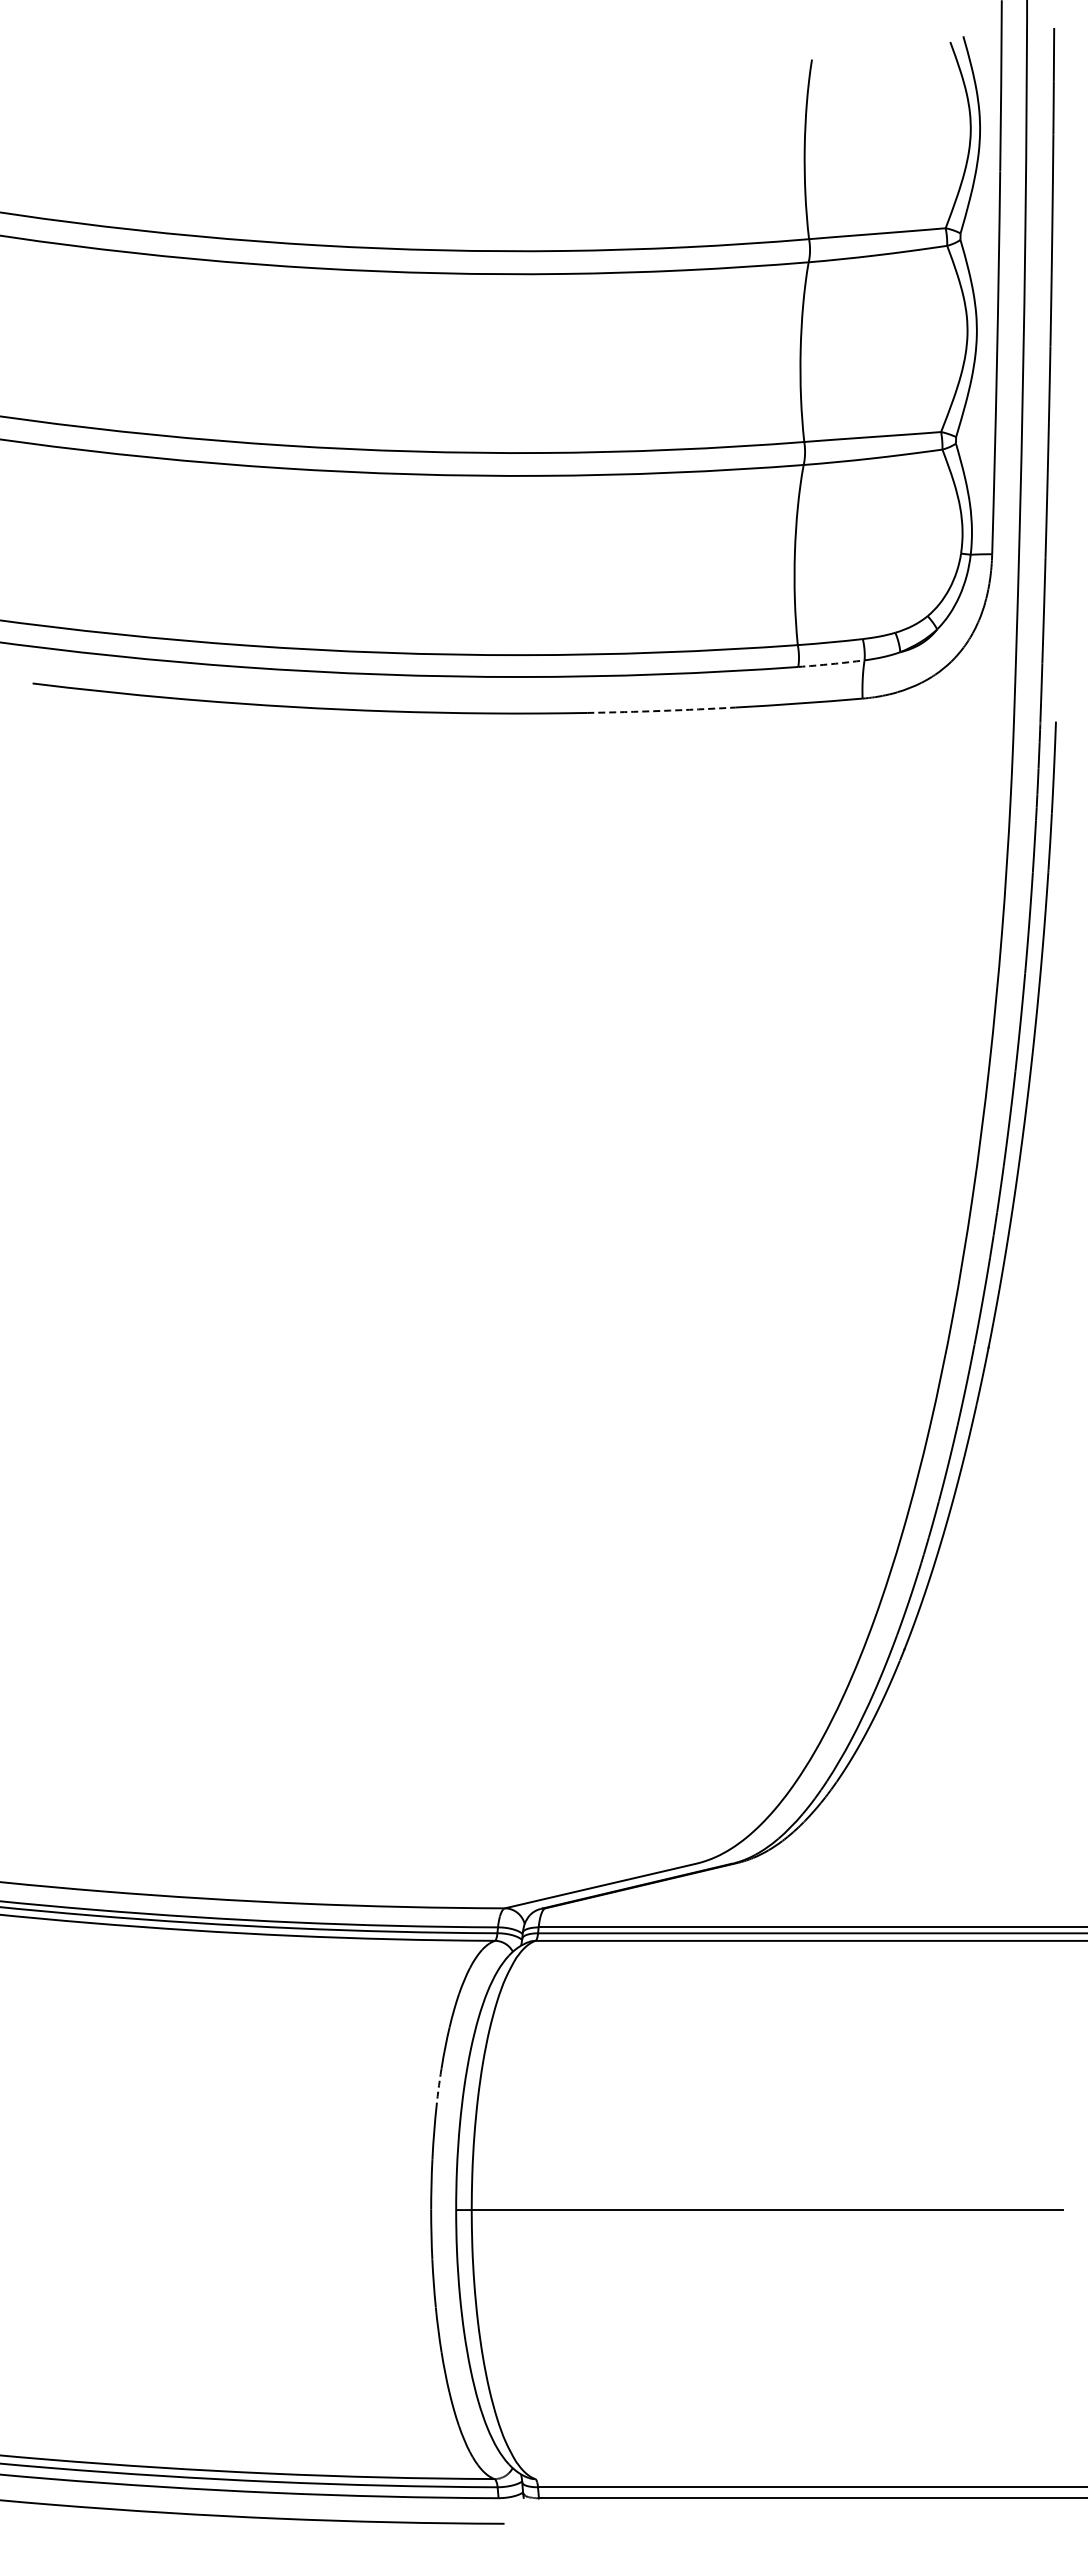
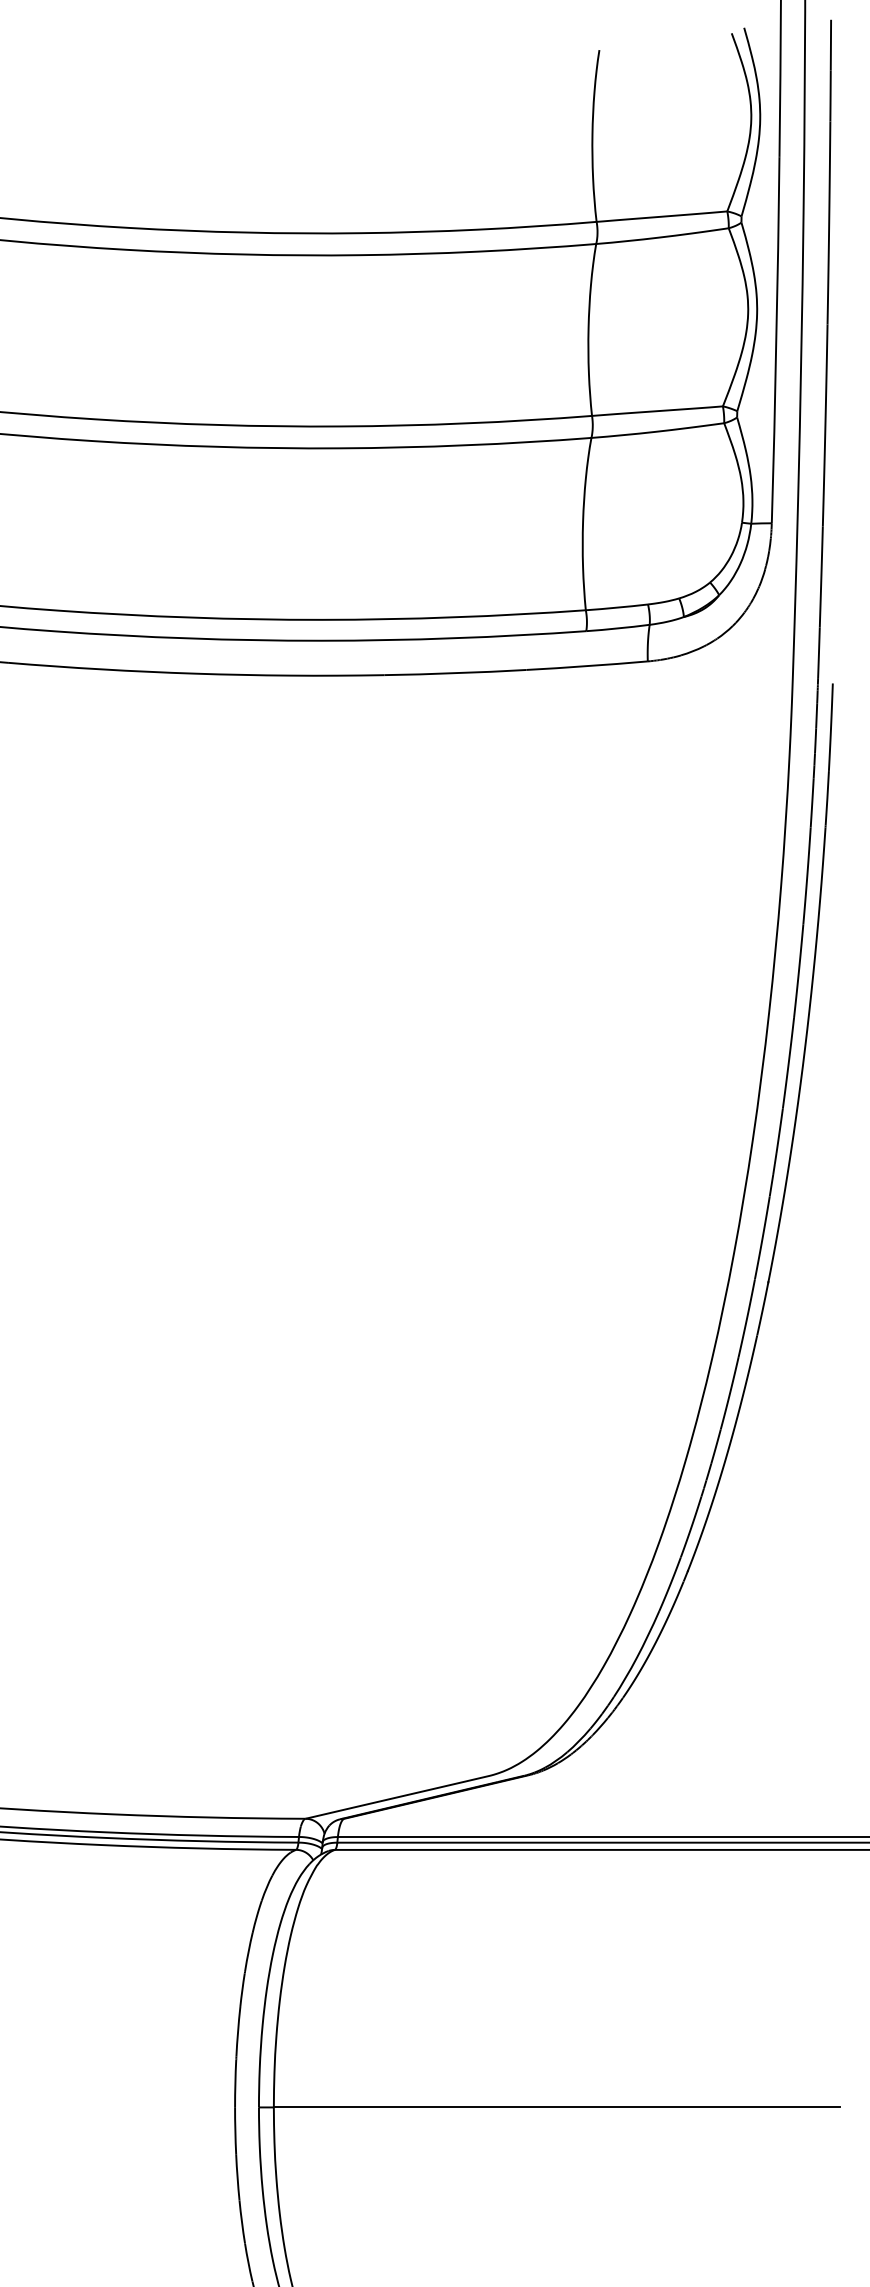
arc: (831, 664) -> (618, 628), dashed -> solid
arc: (661, 710) -> (455, 672), dashed -> solid
arc: (438, 2087) -> (242, 1990), dashed -> solid

